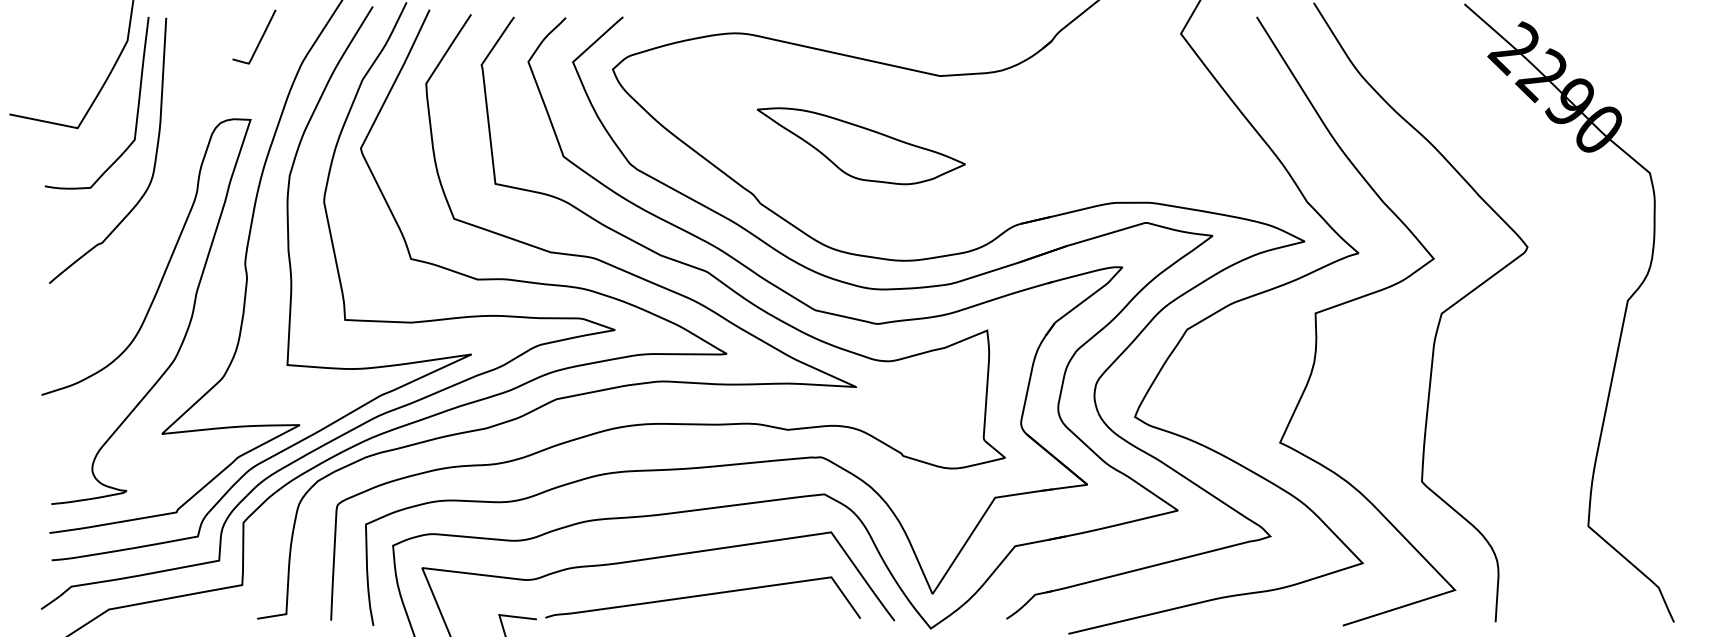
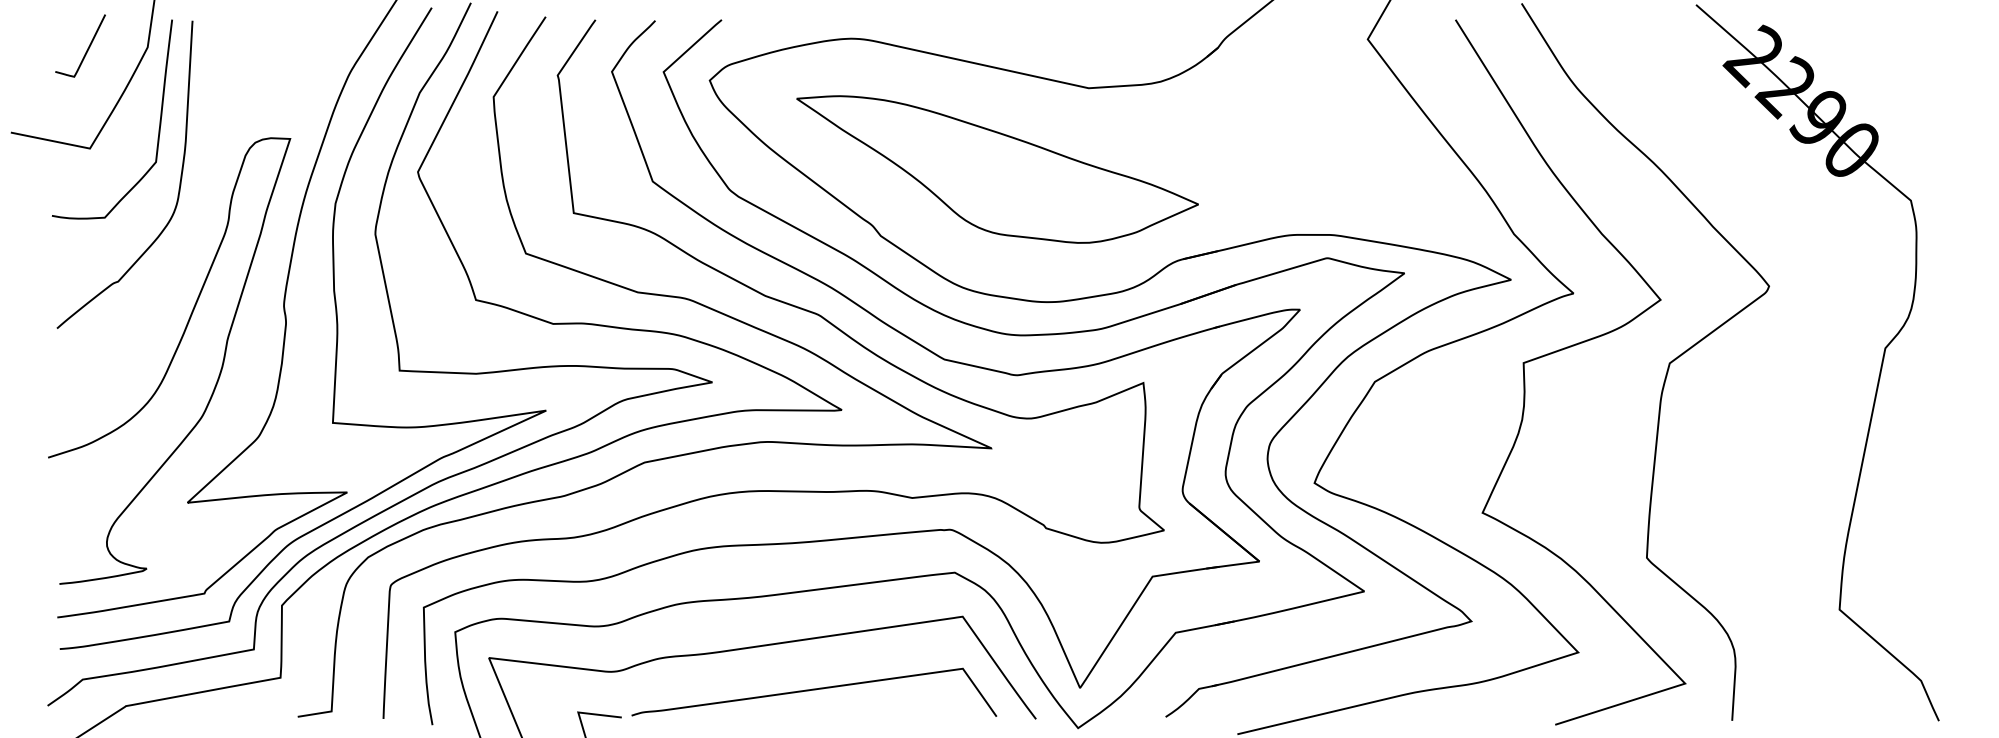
curve: (260, 39) -> (87, 48), moved
part: (861, 146) -> (997, 169), size x1.67

